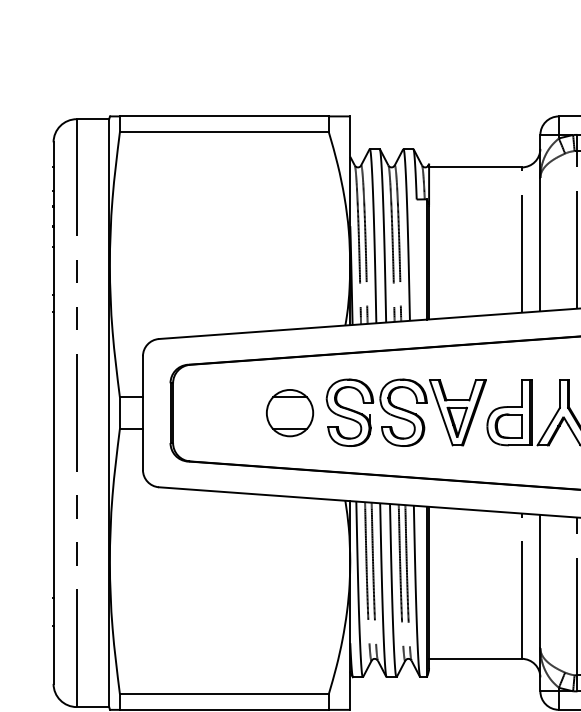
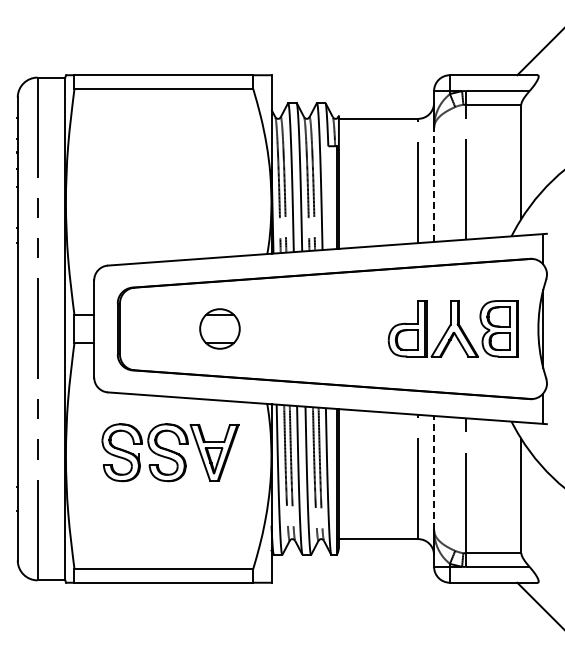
line: (540, 244) -> (434, 184), solid -> dashed
part: (406, 412) -> (170, 452), moved
line: (540, 580) -> (434, 472), solid -> dashed

